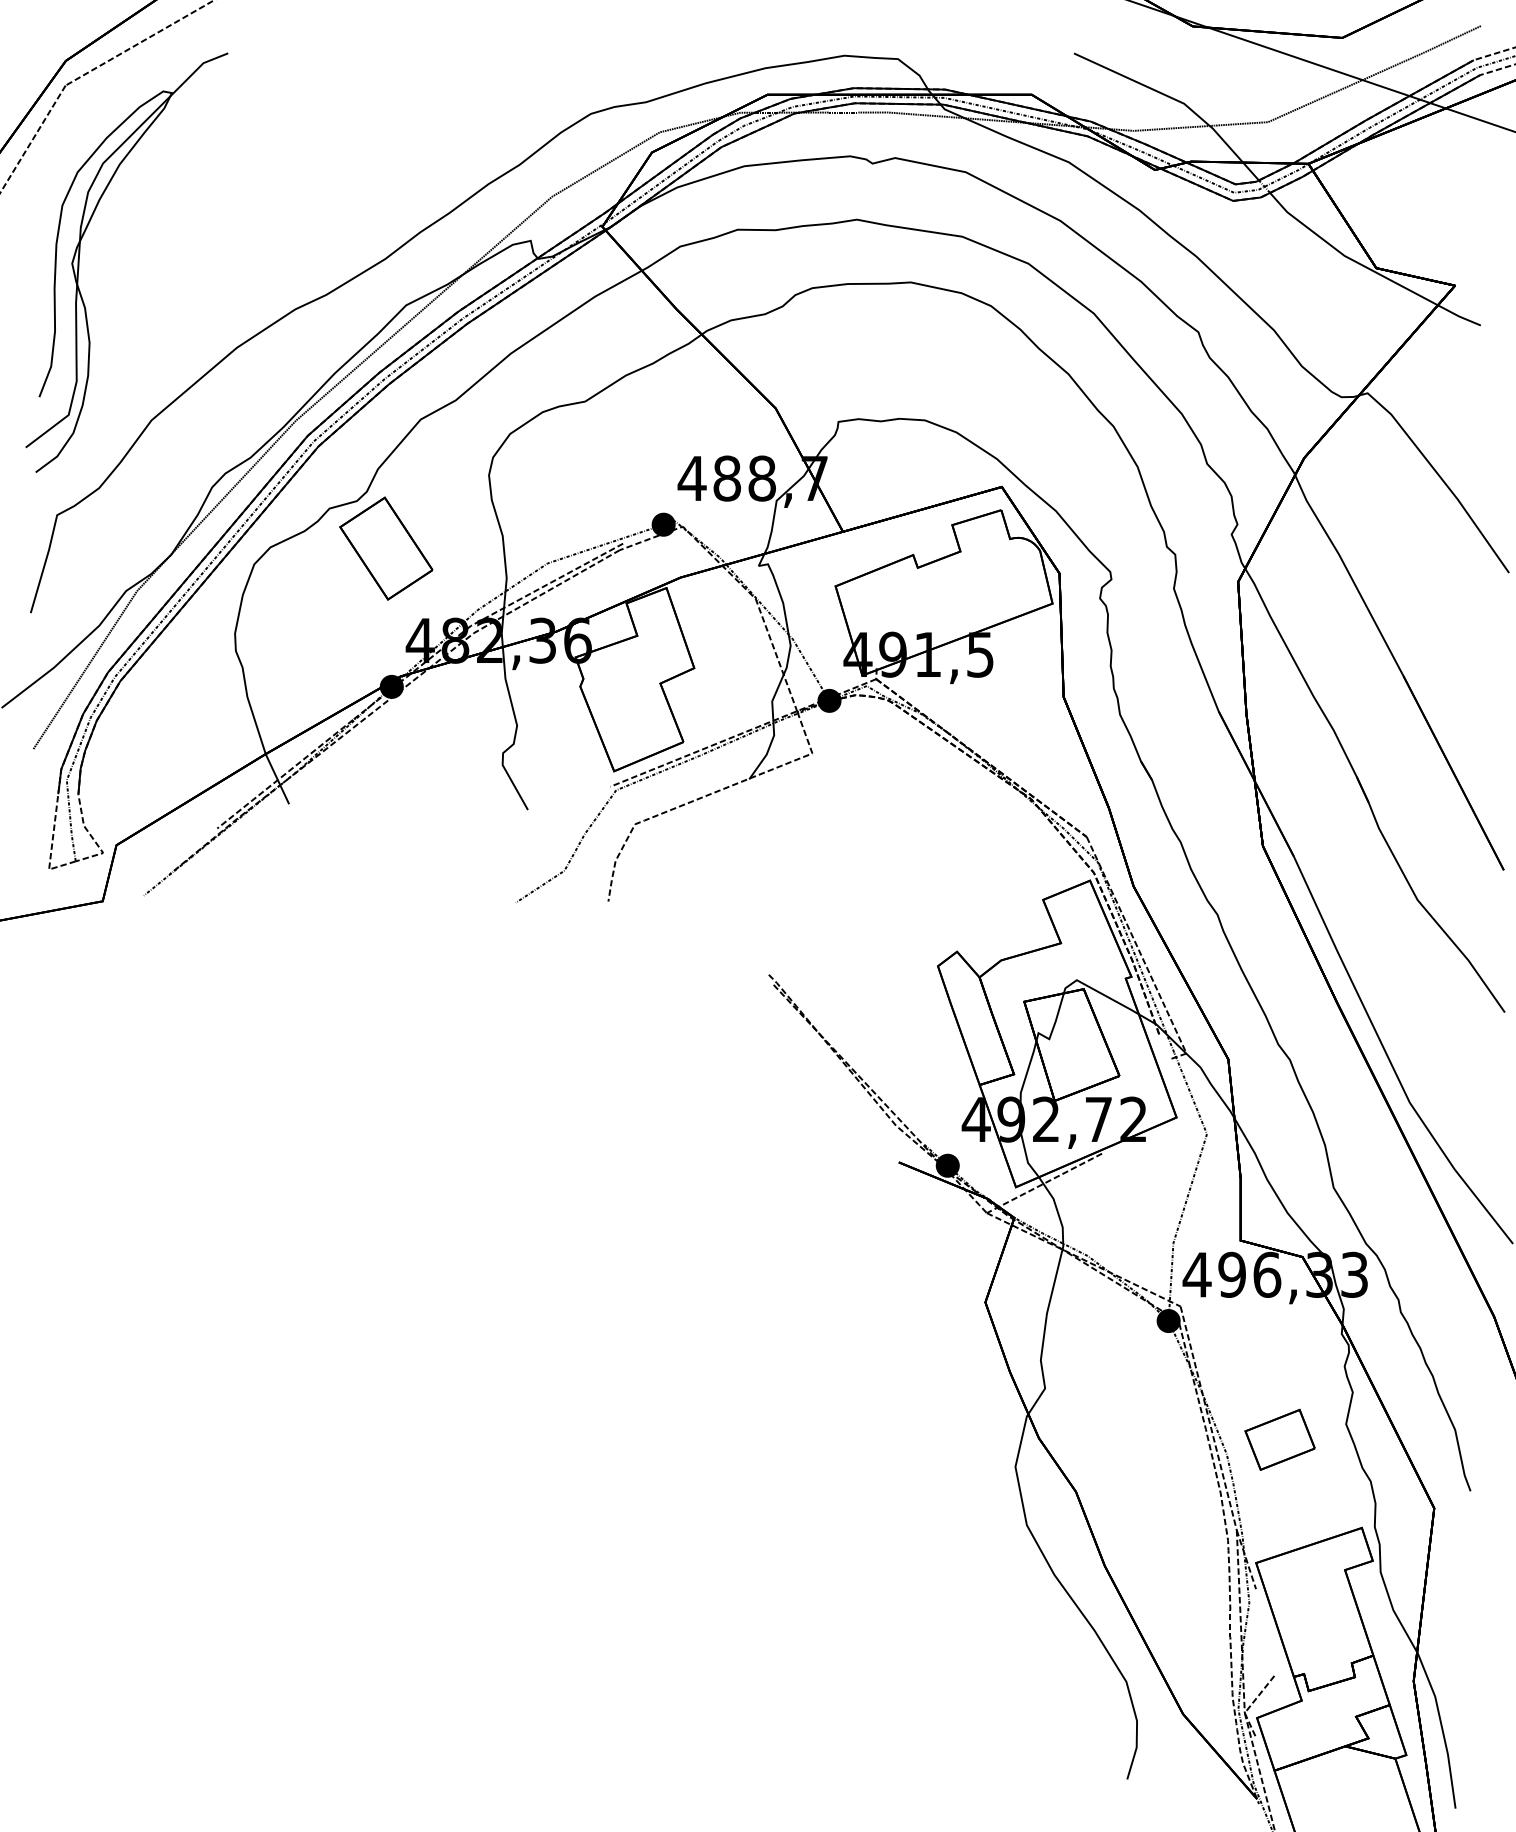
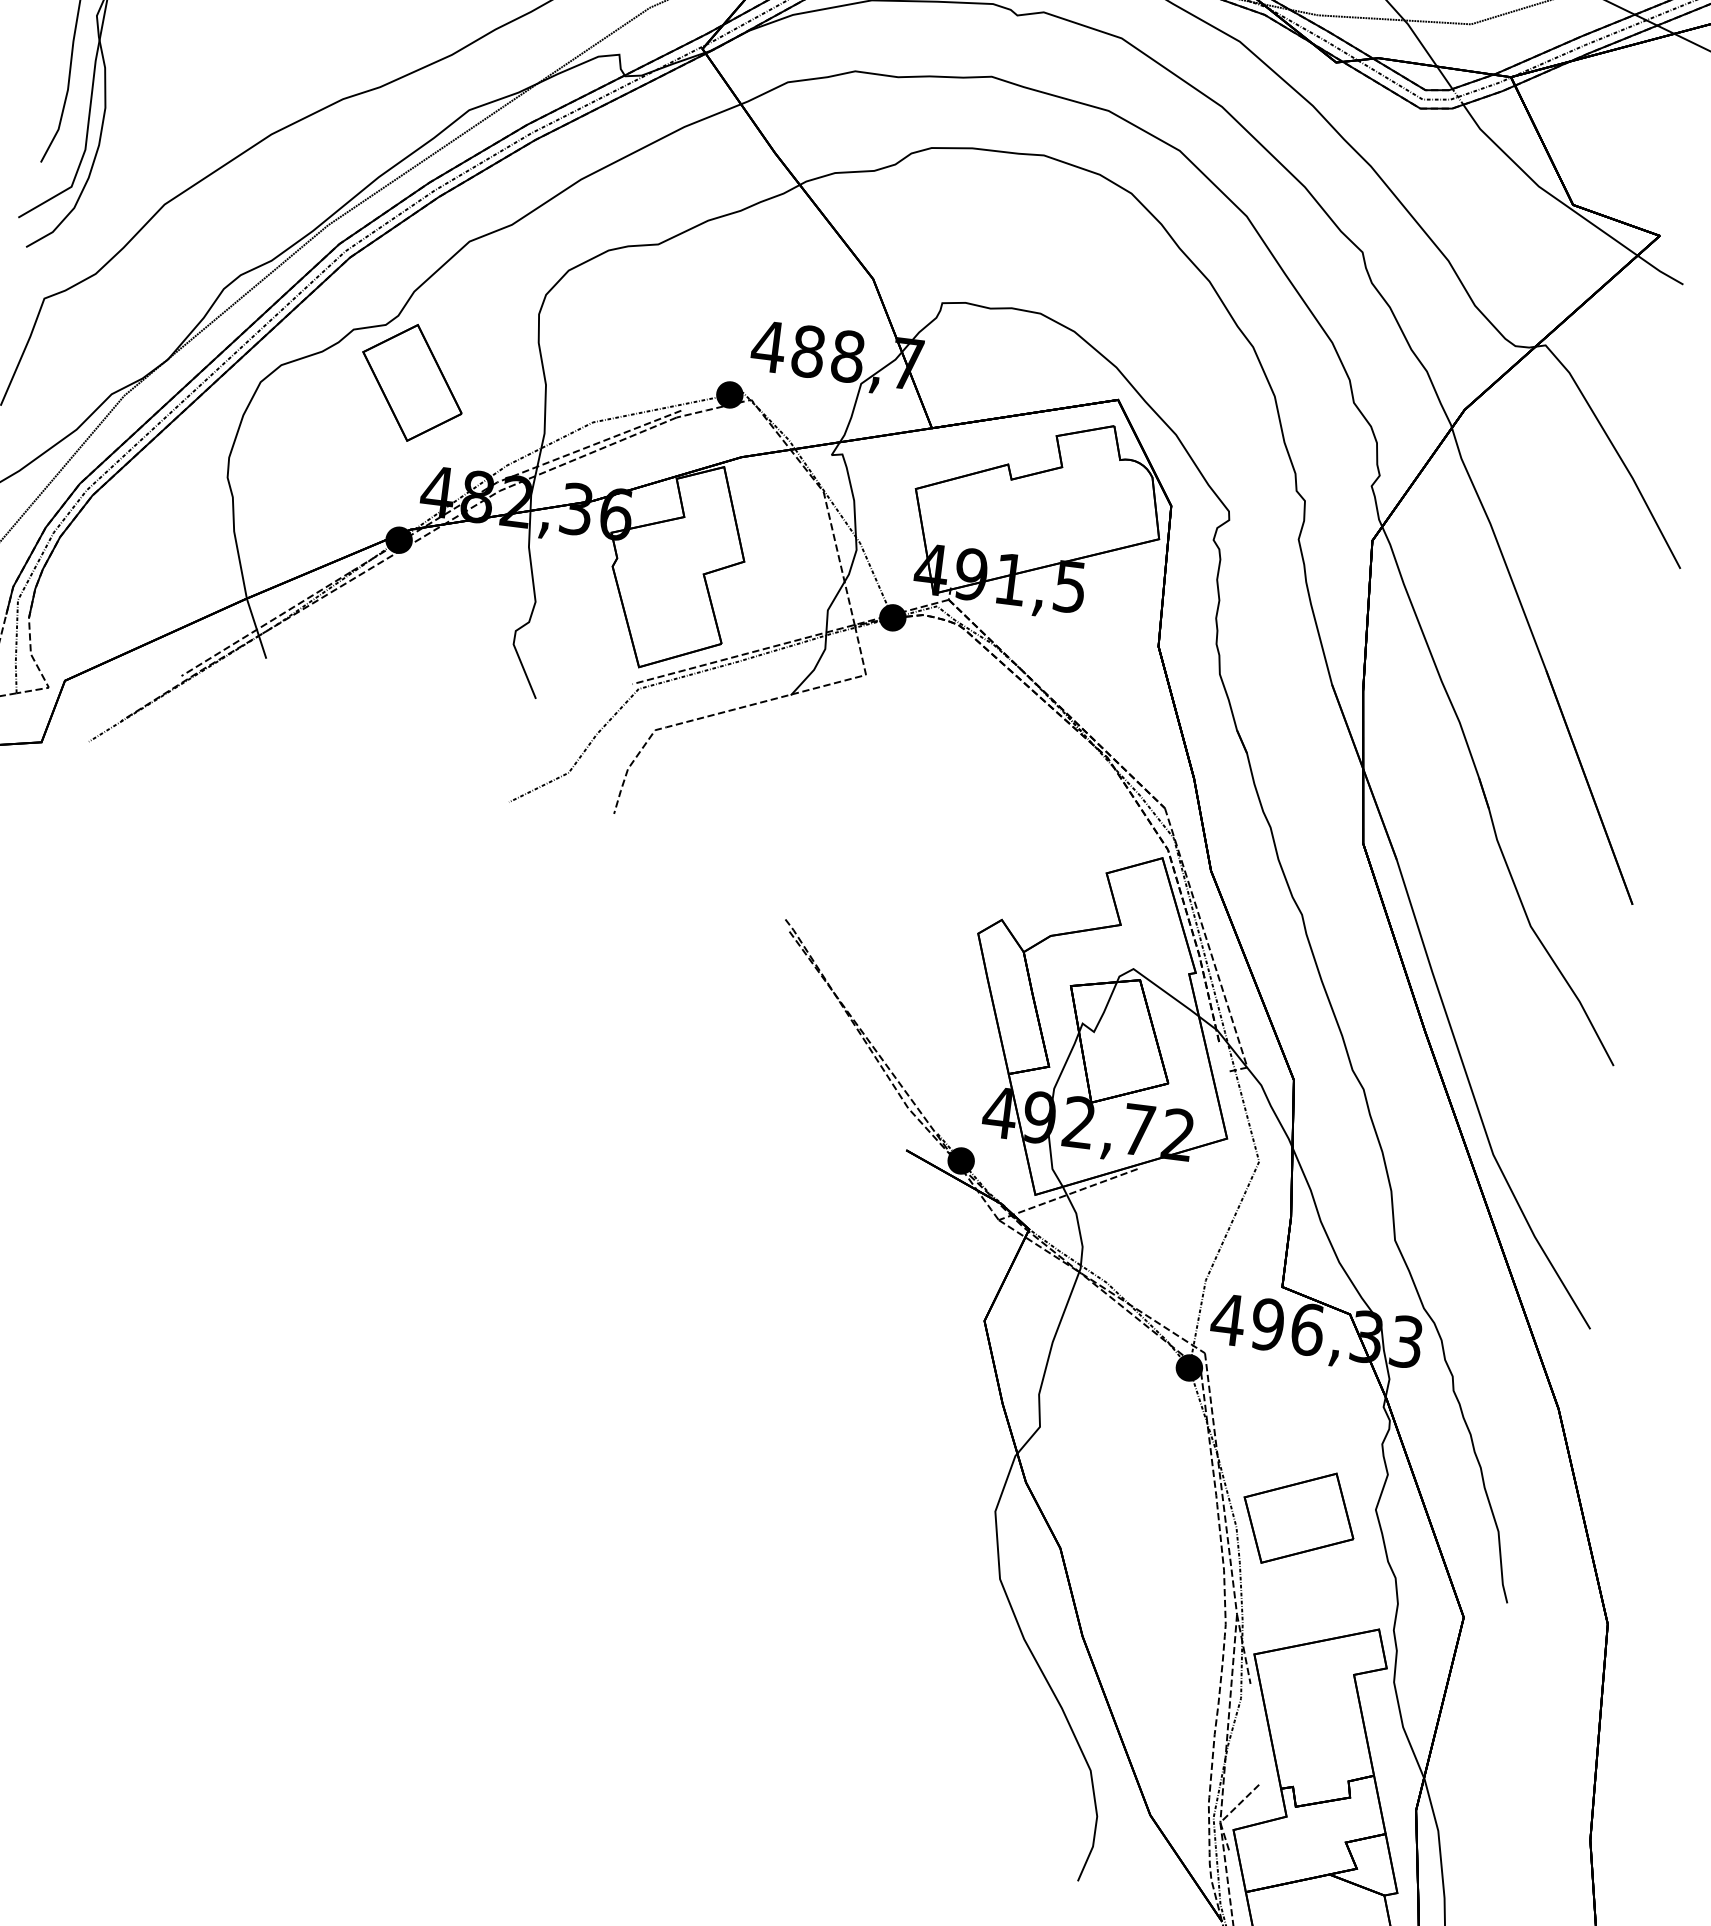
part: (1279, 1439) -> (1298, 1517), size x1.43

